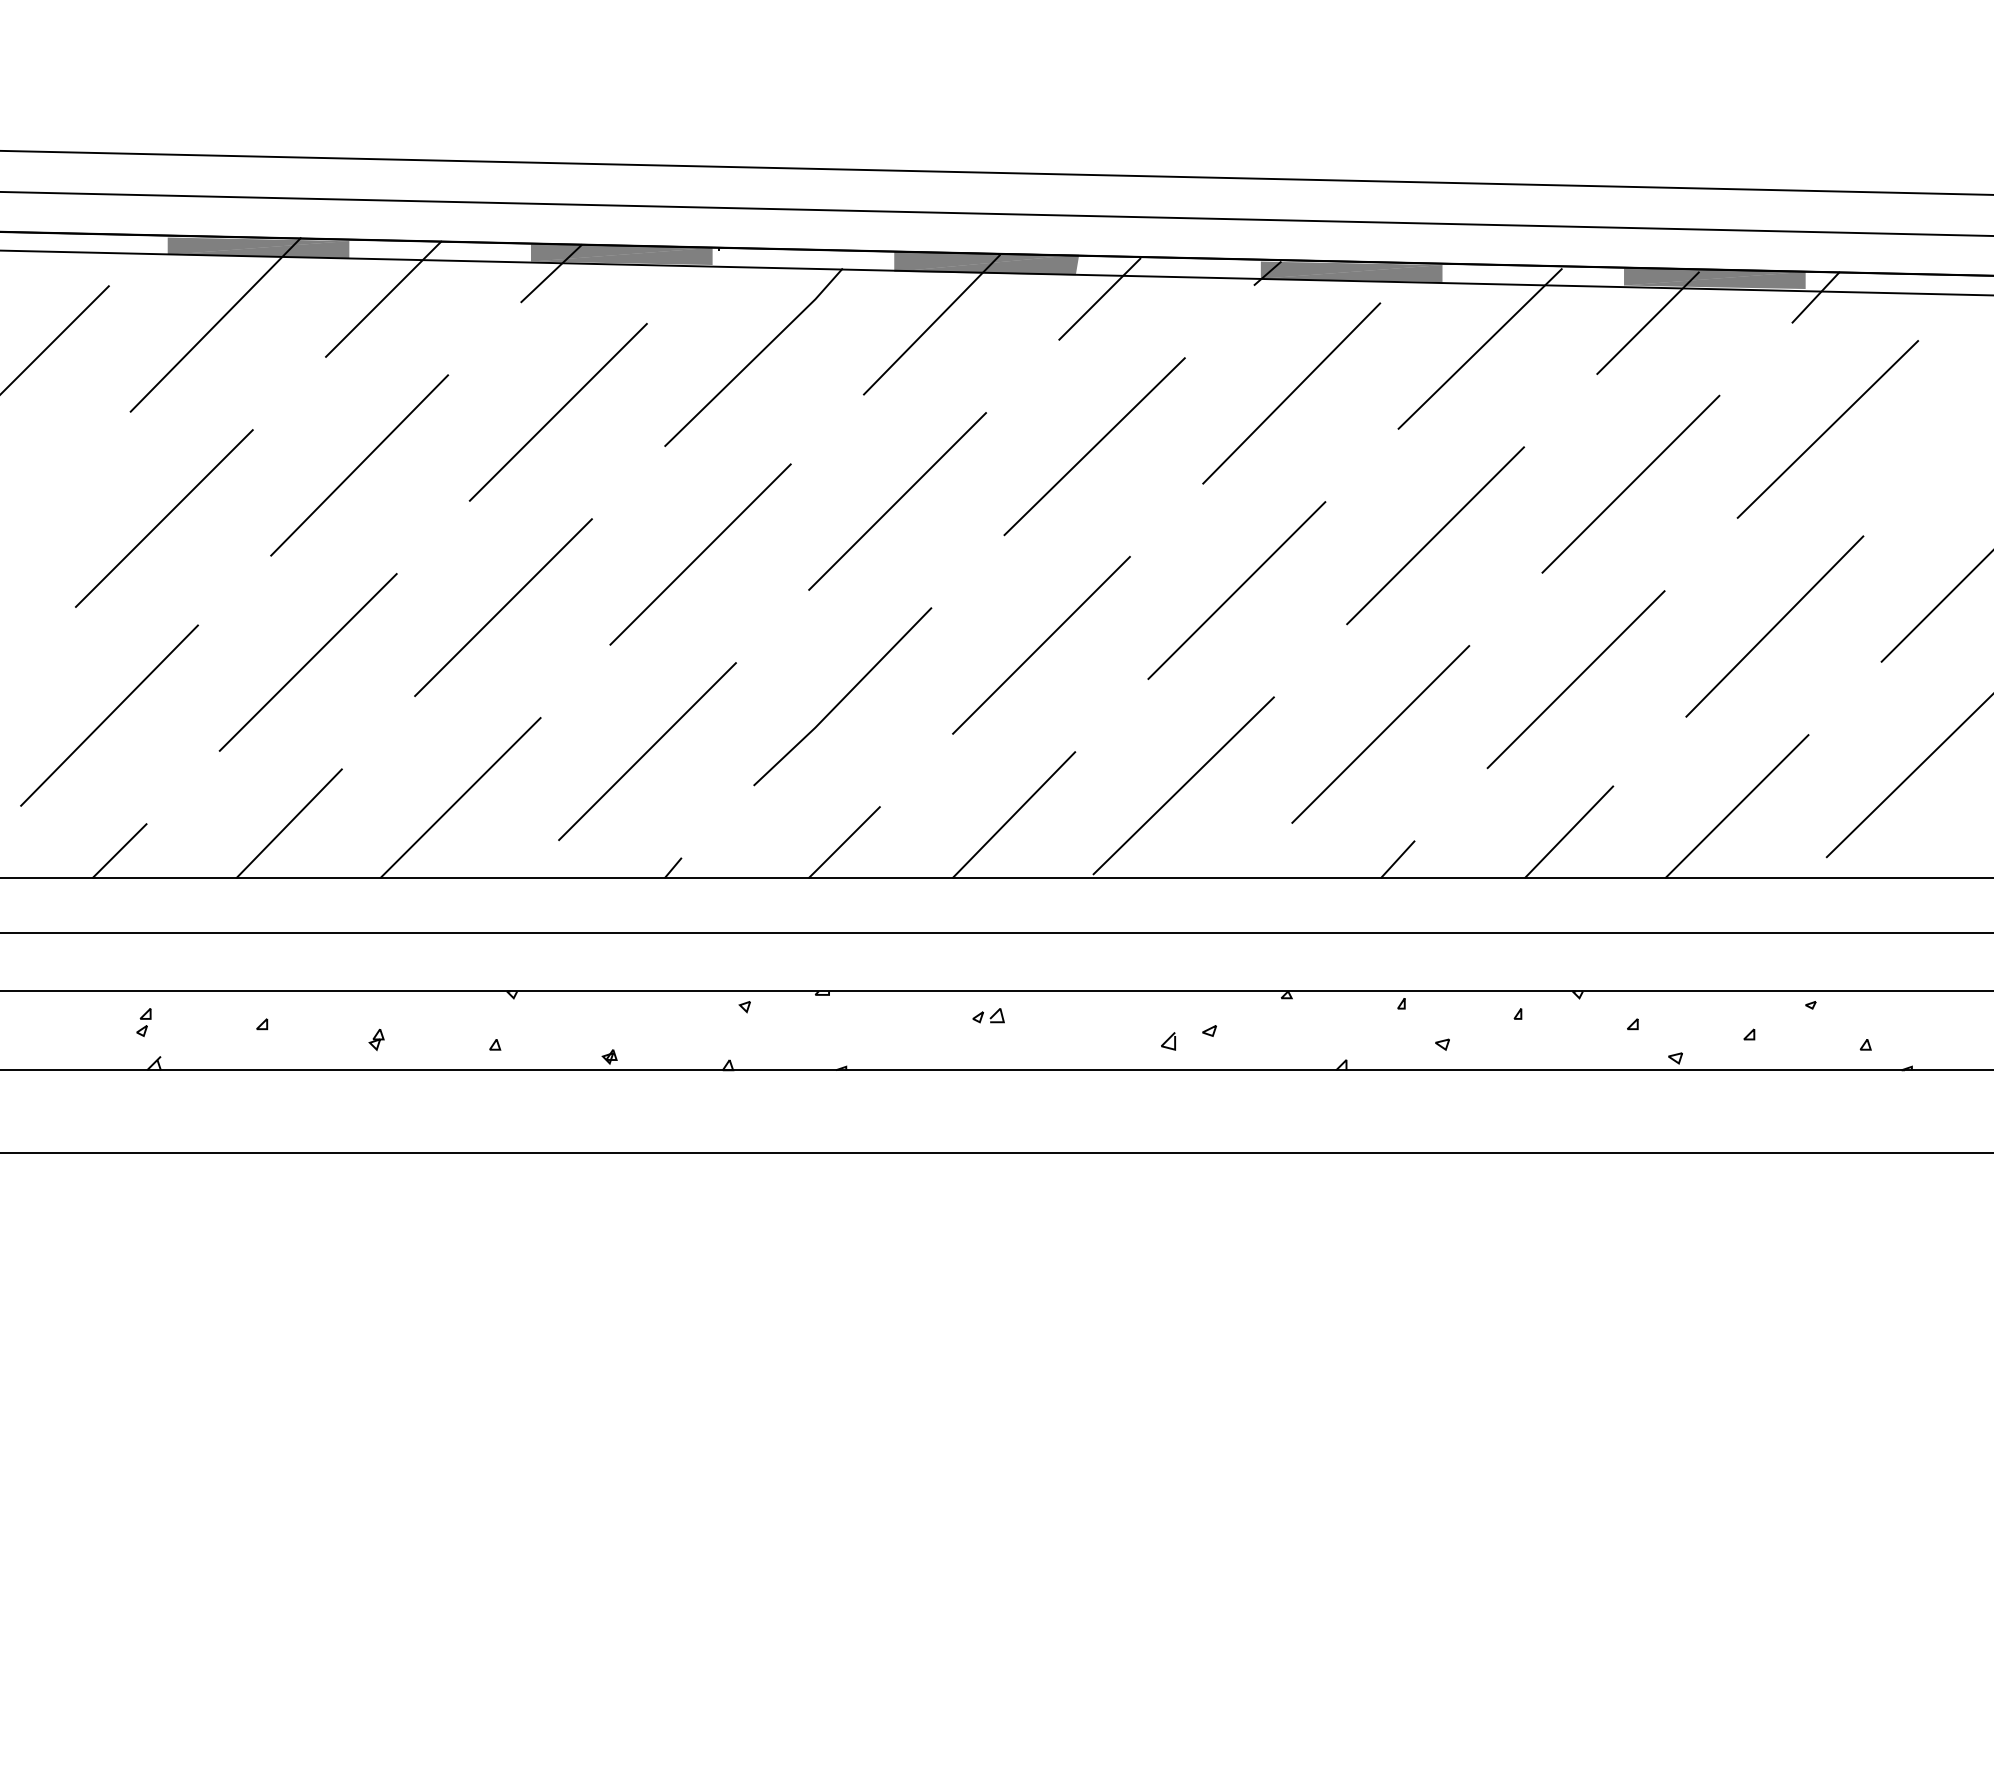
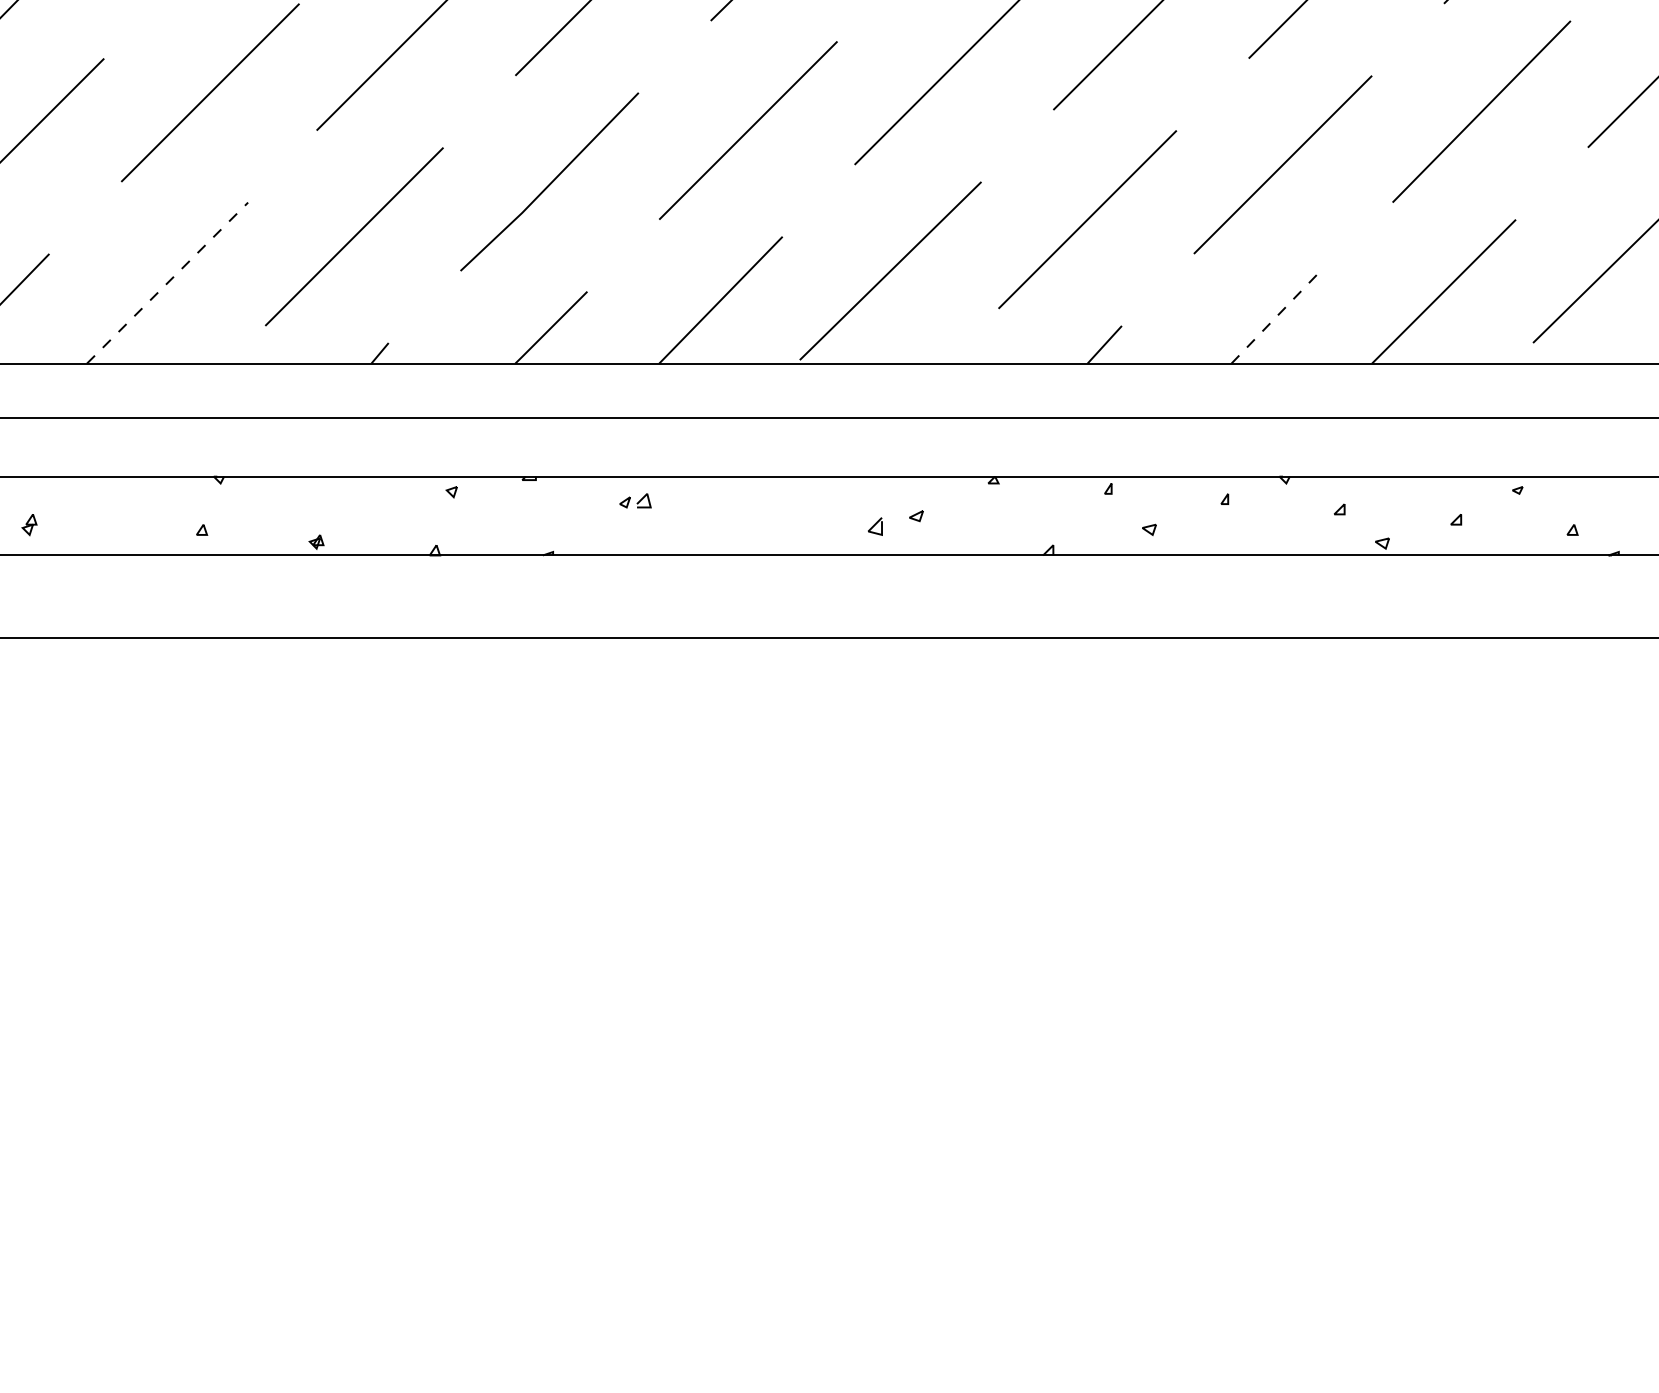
line: (460, 797) -> (167, 282), solid -> dashed
line: (1569, 831) -> (1276, 316), solid -> dashed
part: (988, 1015) -> (635, 500), moved
part: (376, 1039) -> (29, 524), moved

